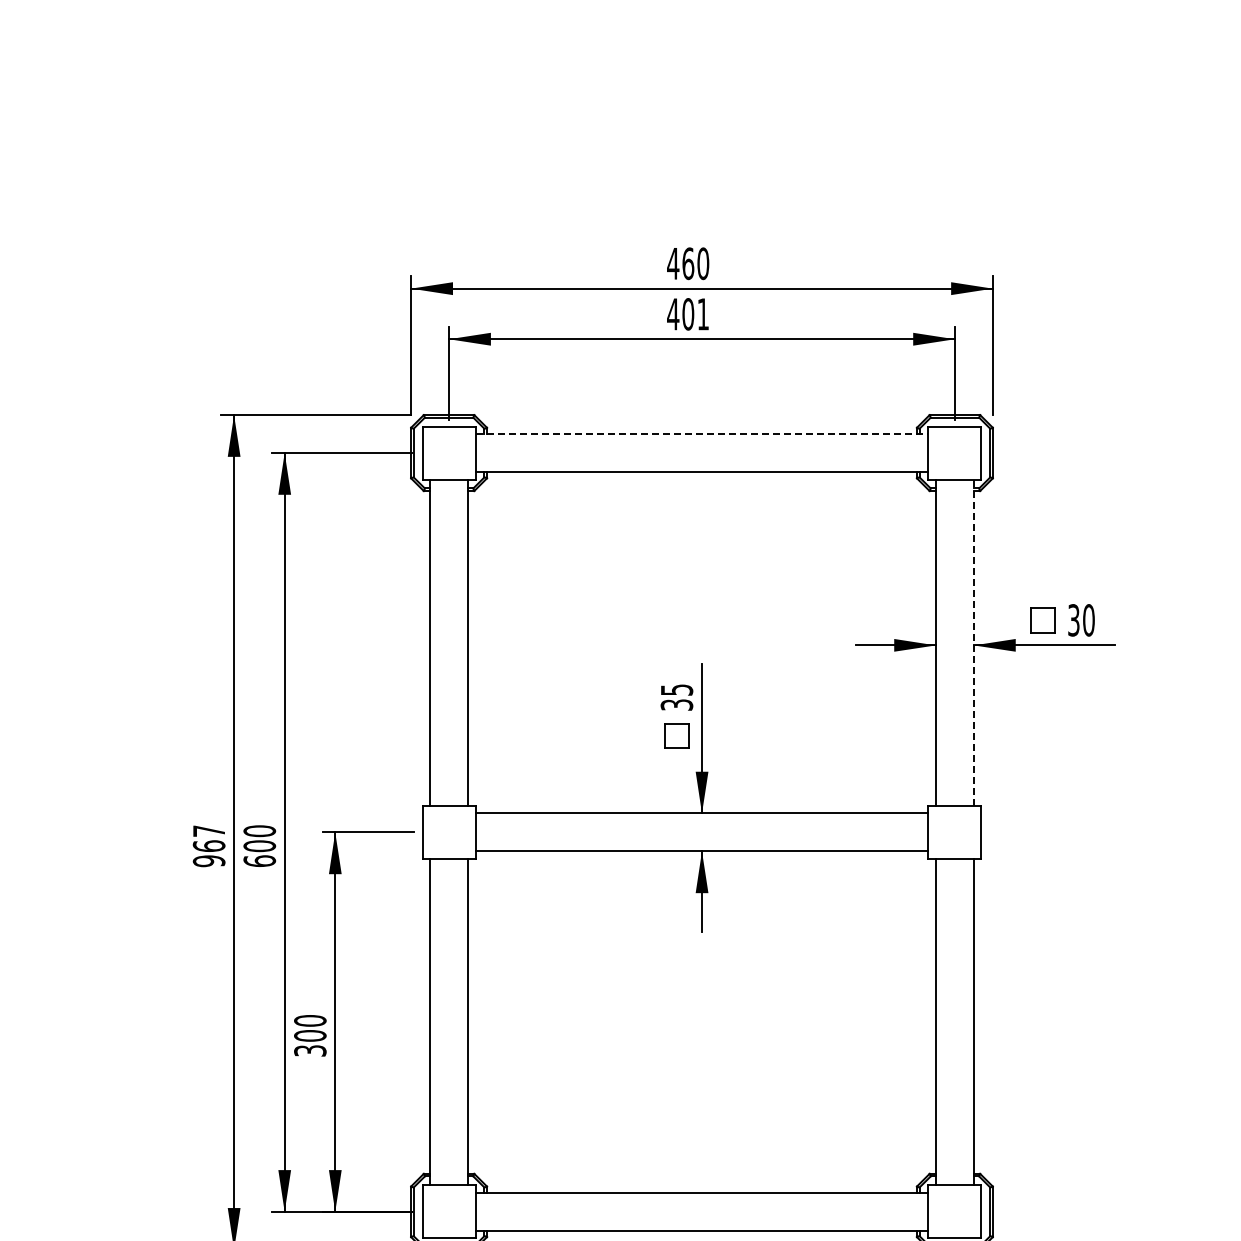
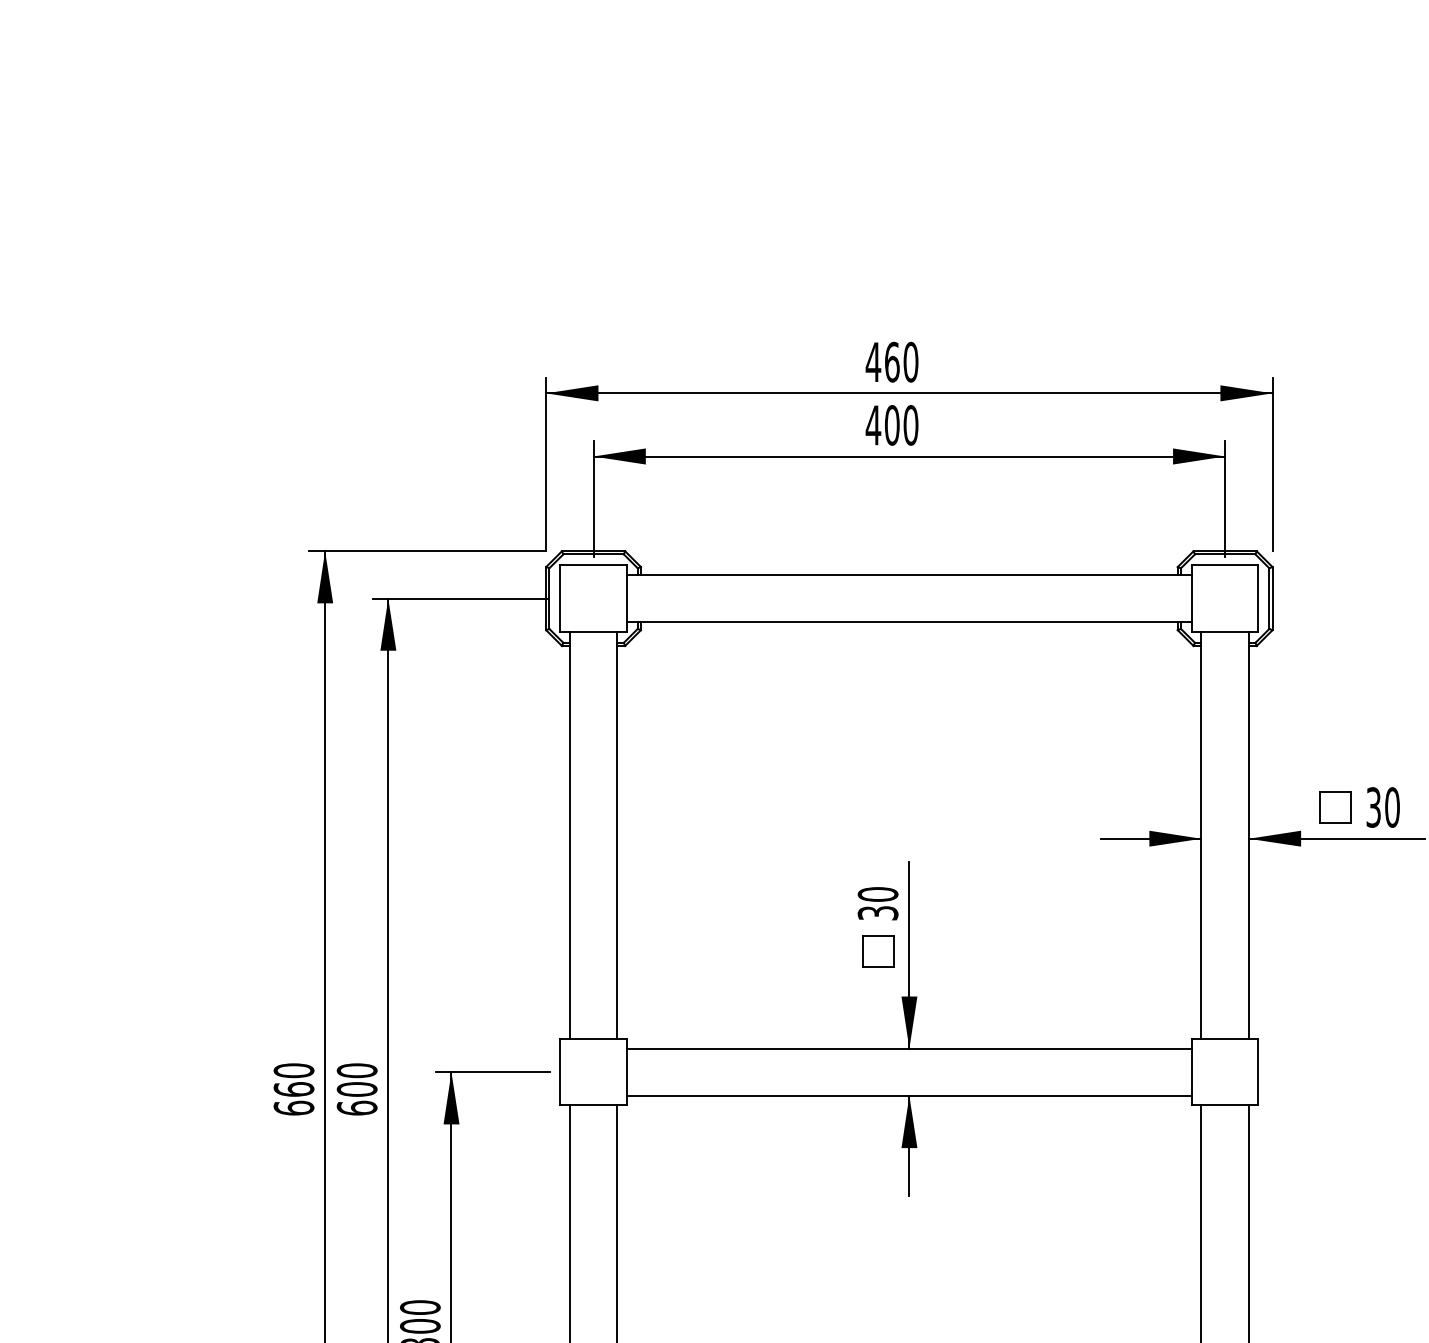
text: (703, 314) -> (911, 425), 401 -> 400
line: (702, 434) -> (909, 575), dashed -> solid
line: (973, 642) -> (1248, 835), dashed -> solid
text: (676, 689) -> (877, 893), 35 -> 30
text: (208, 846) -> (293, 1089), 967 -> 660

